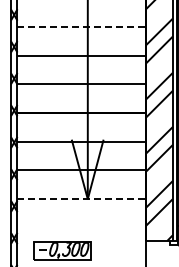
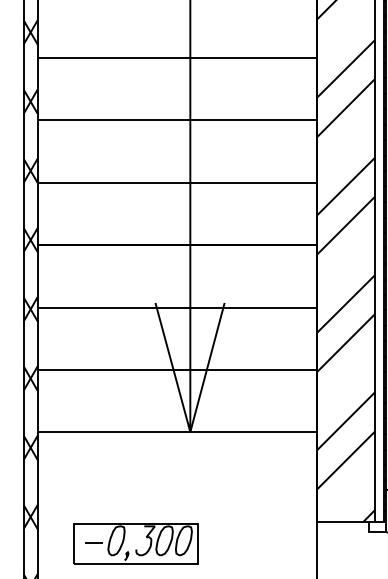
line: (82, 26) -> (178, 57), dashed -> solid
line: (82, 199) -> (178, 432), dashed -> solid

